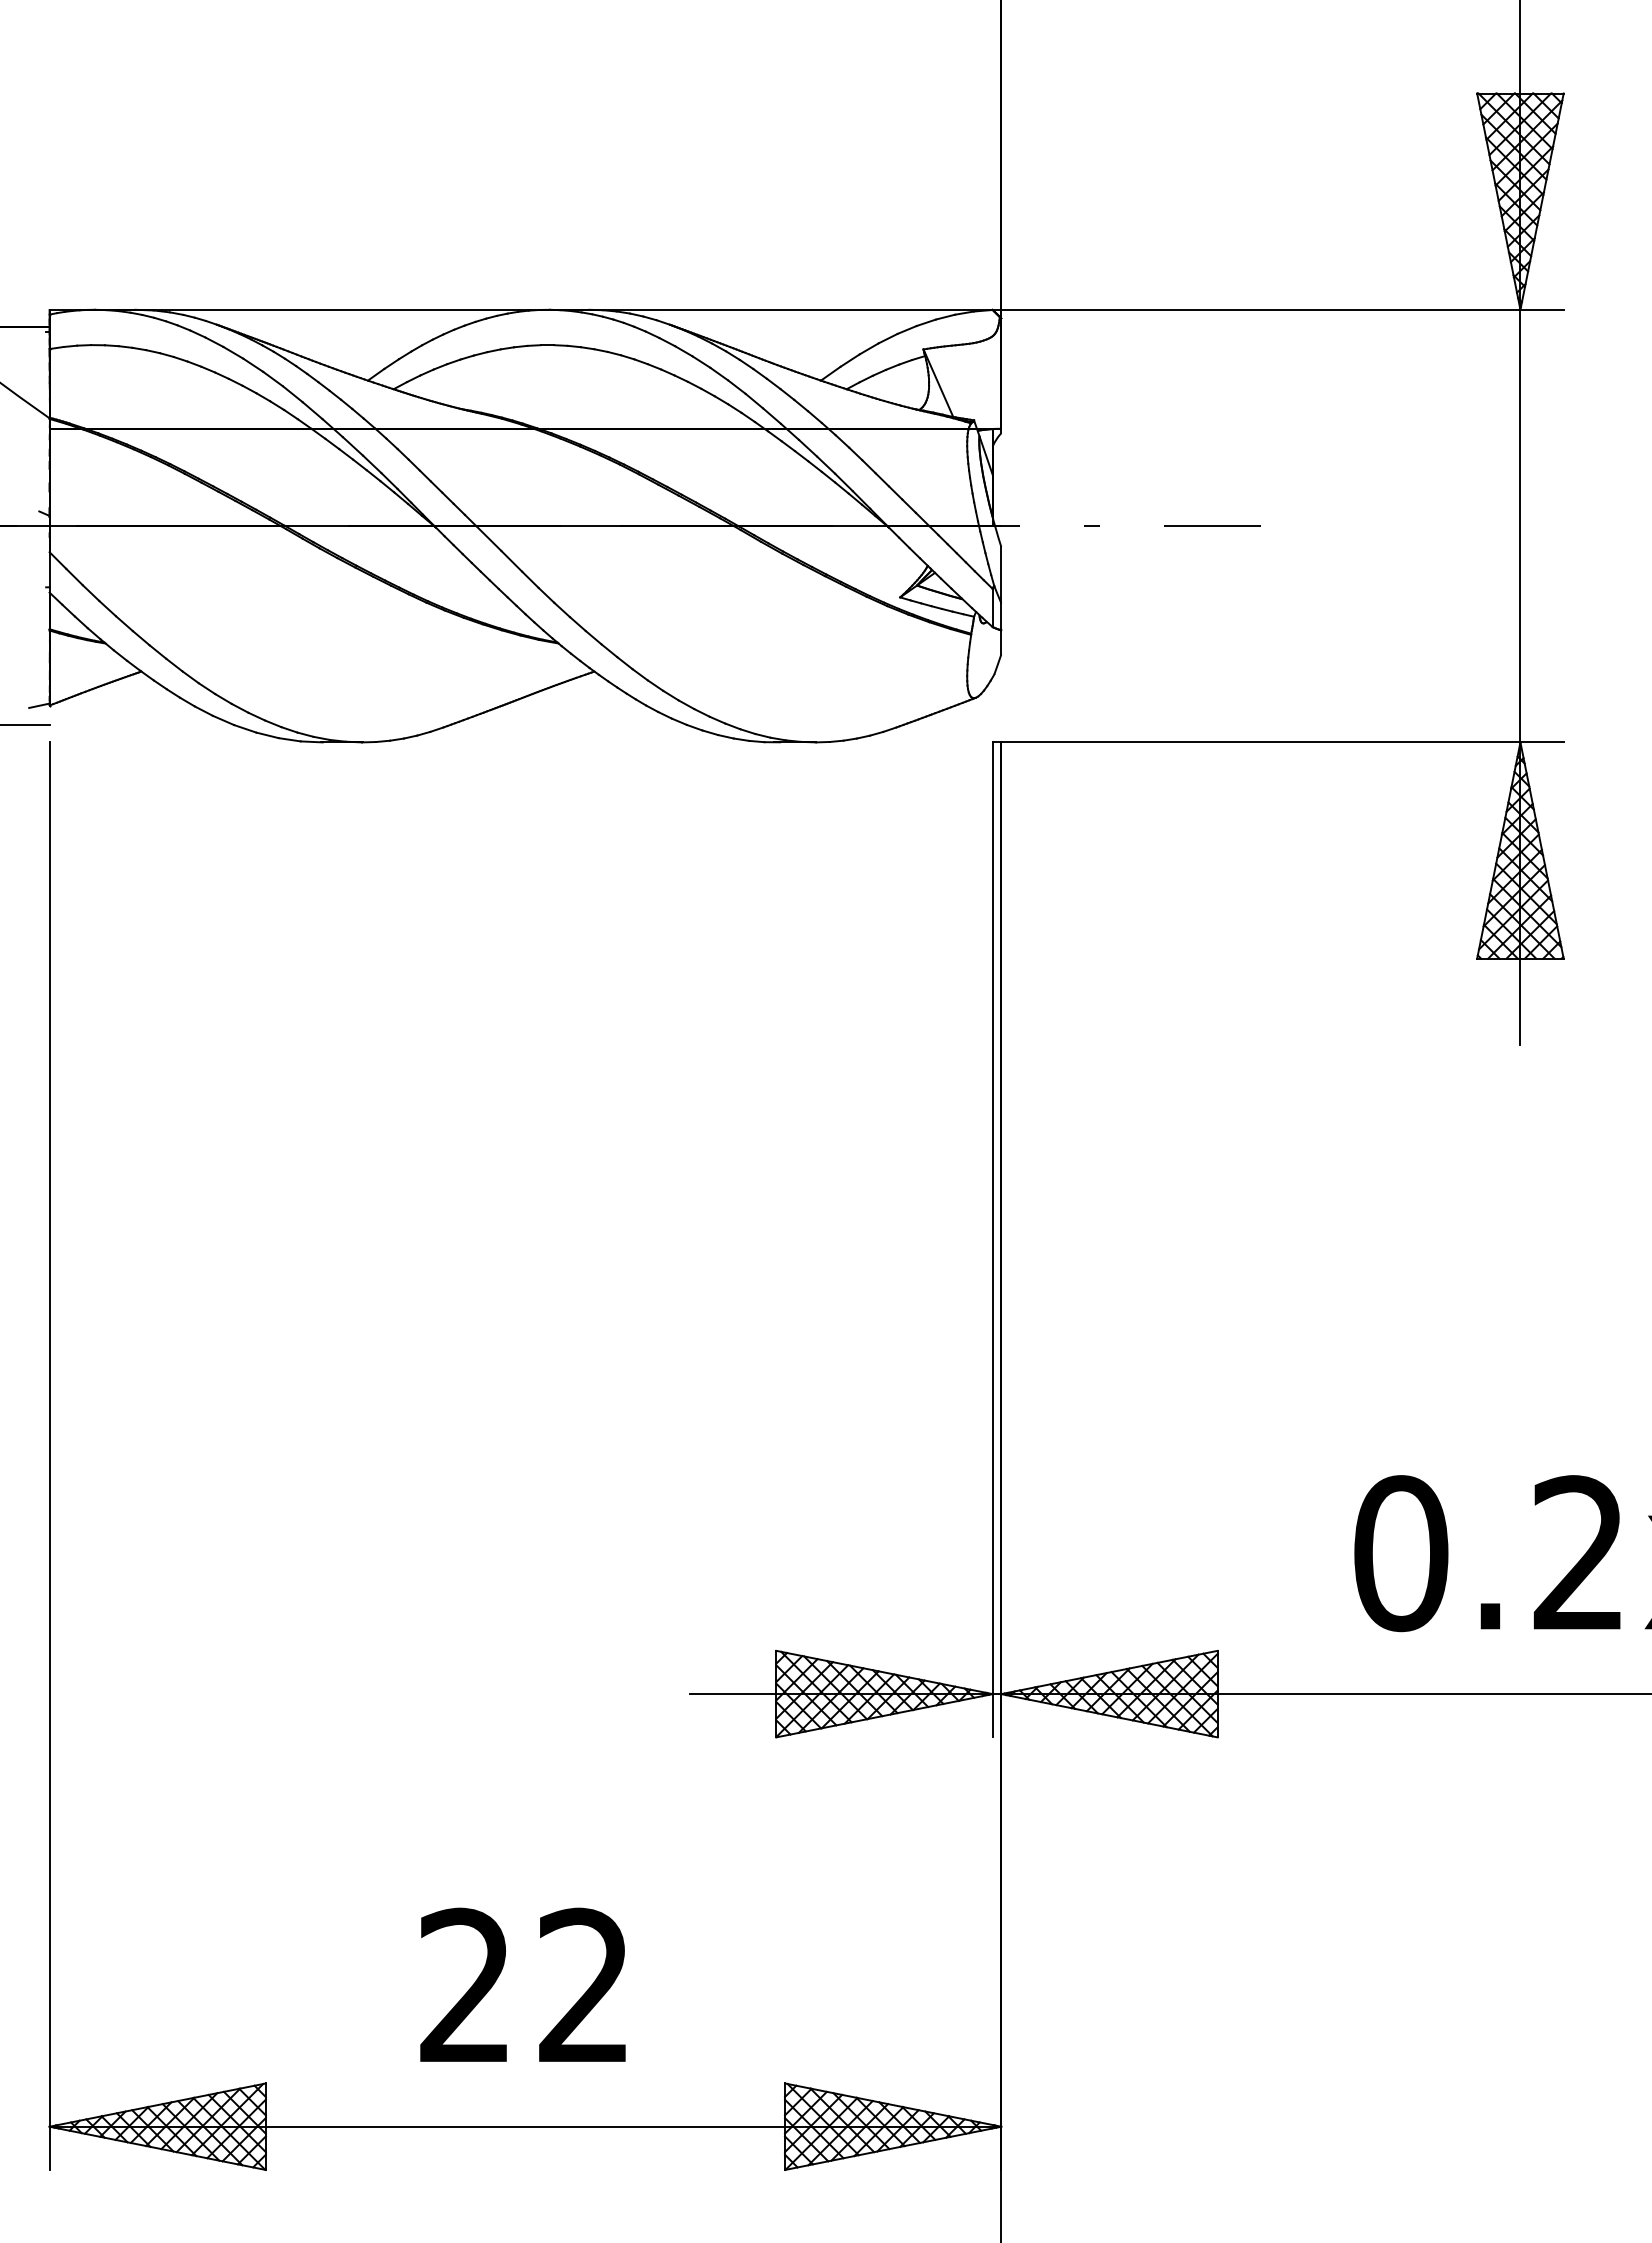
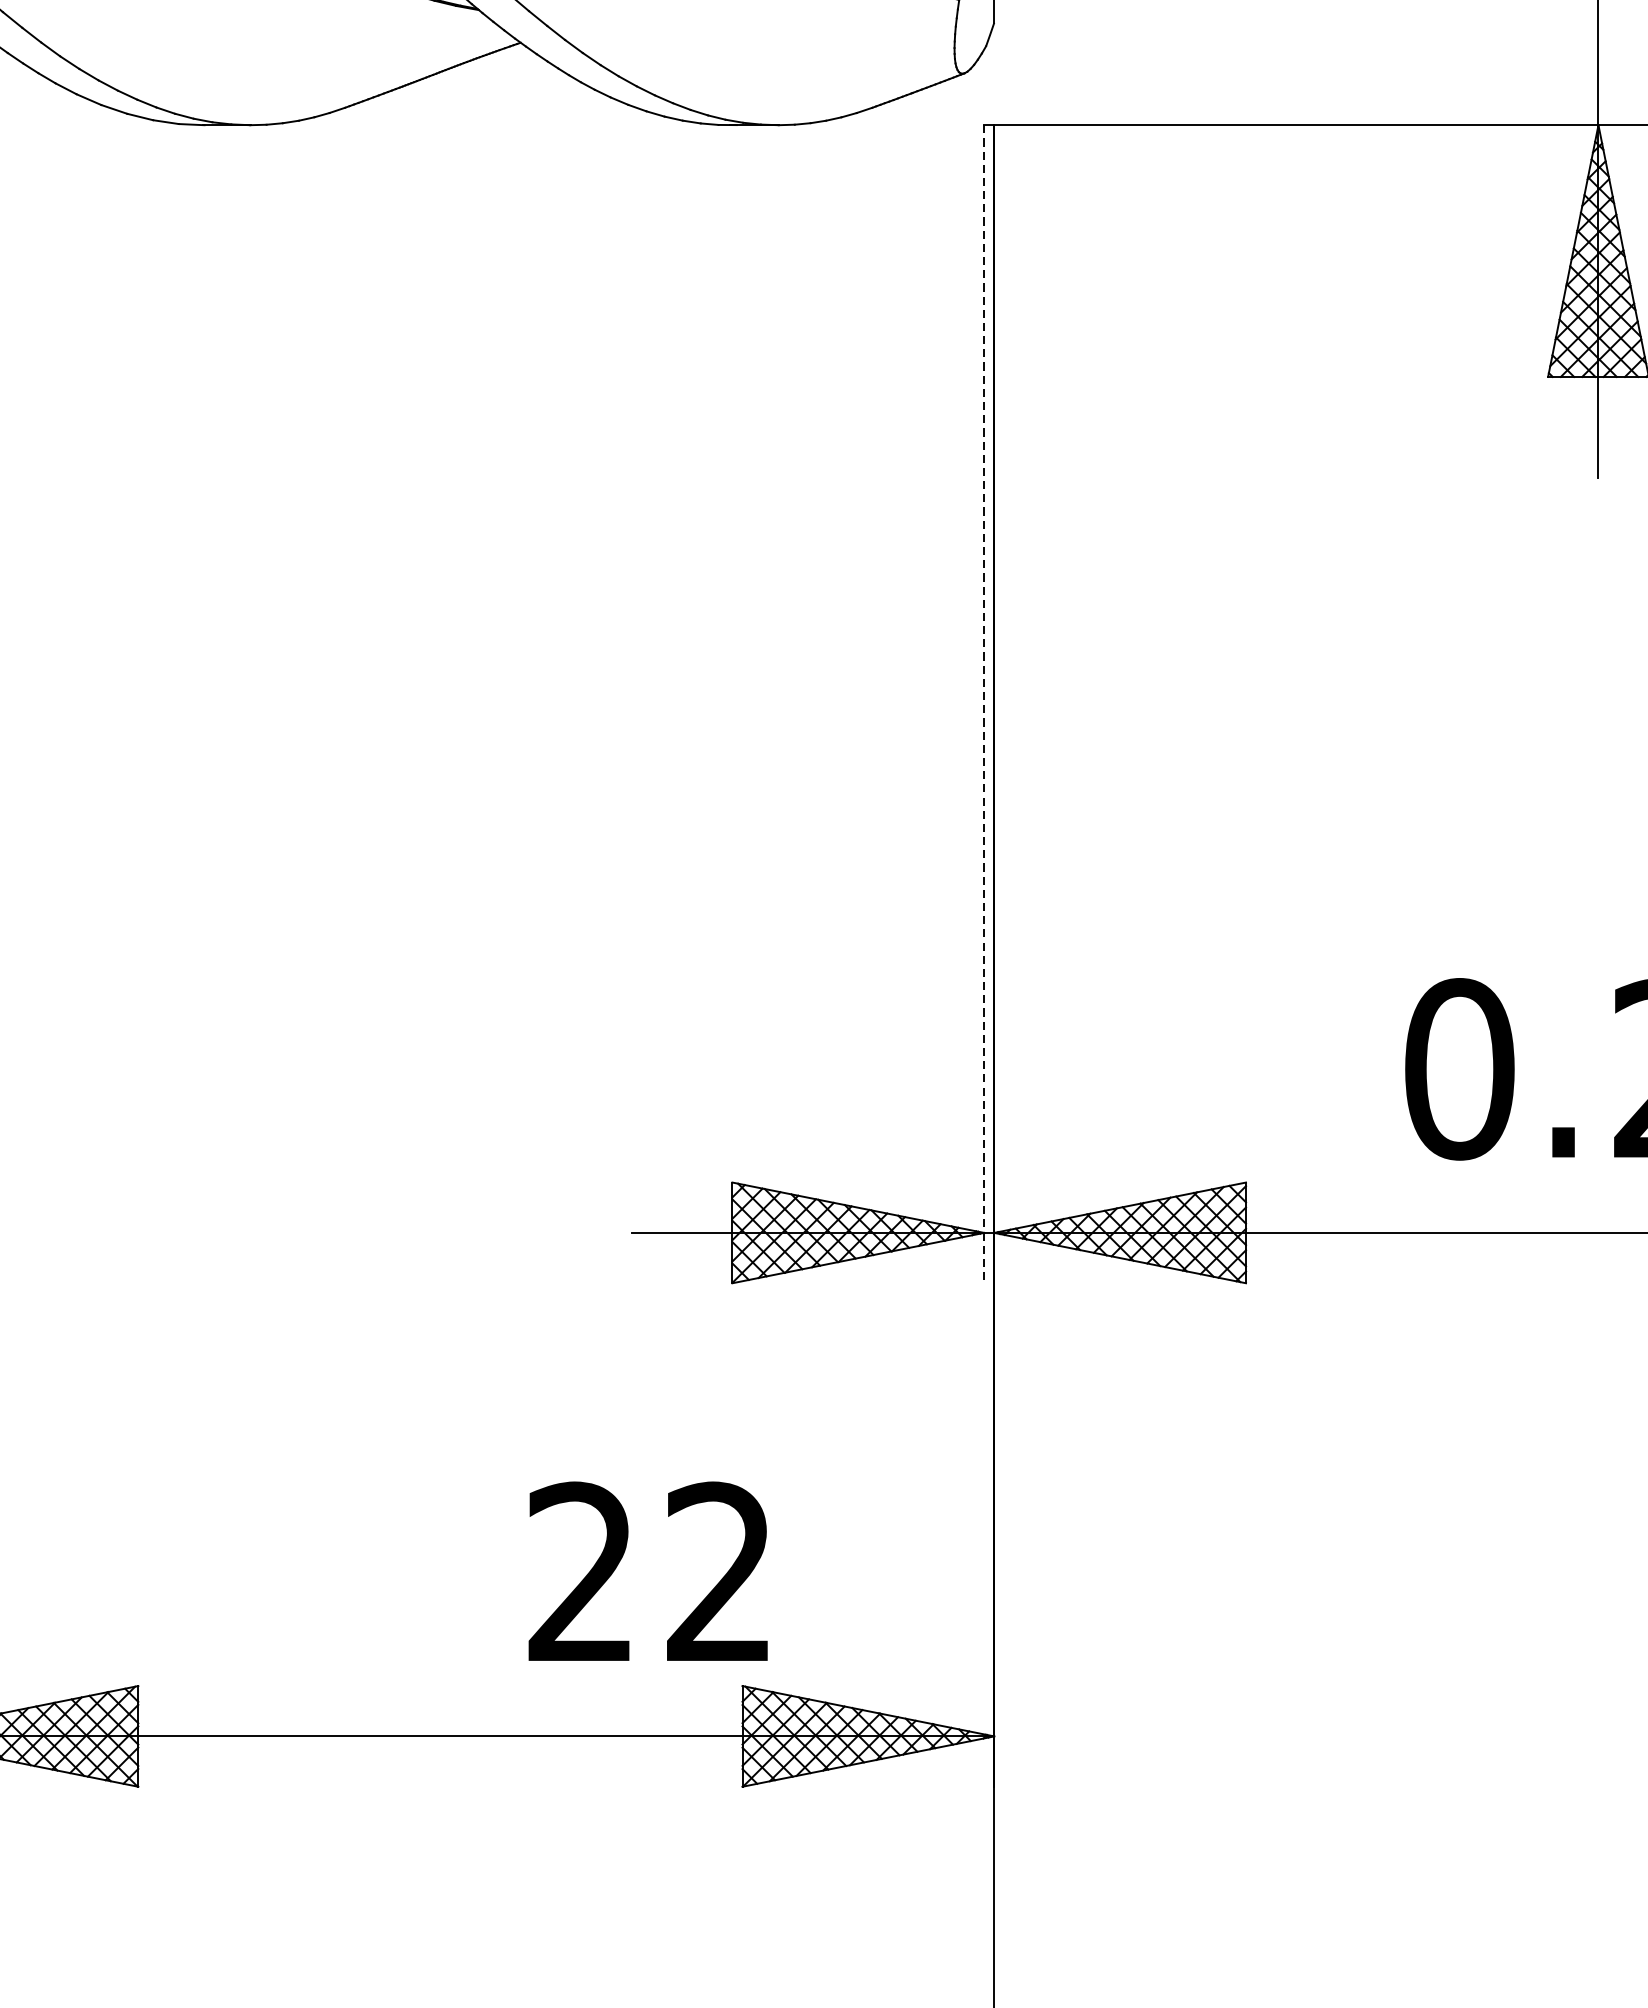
line: (992, 1240) -> (984, 704), solid -> dashed
text: (522, 1984) -> (647, 1570), moved

